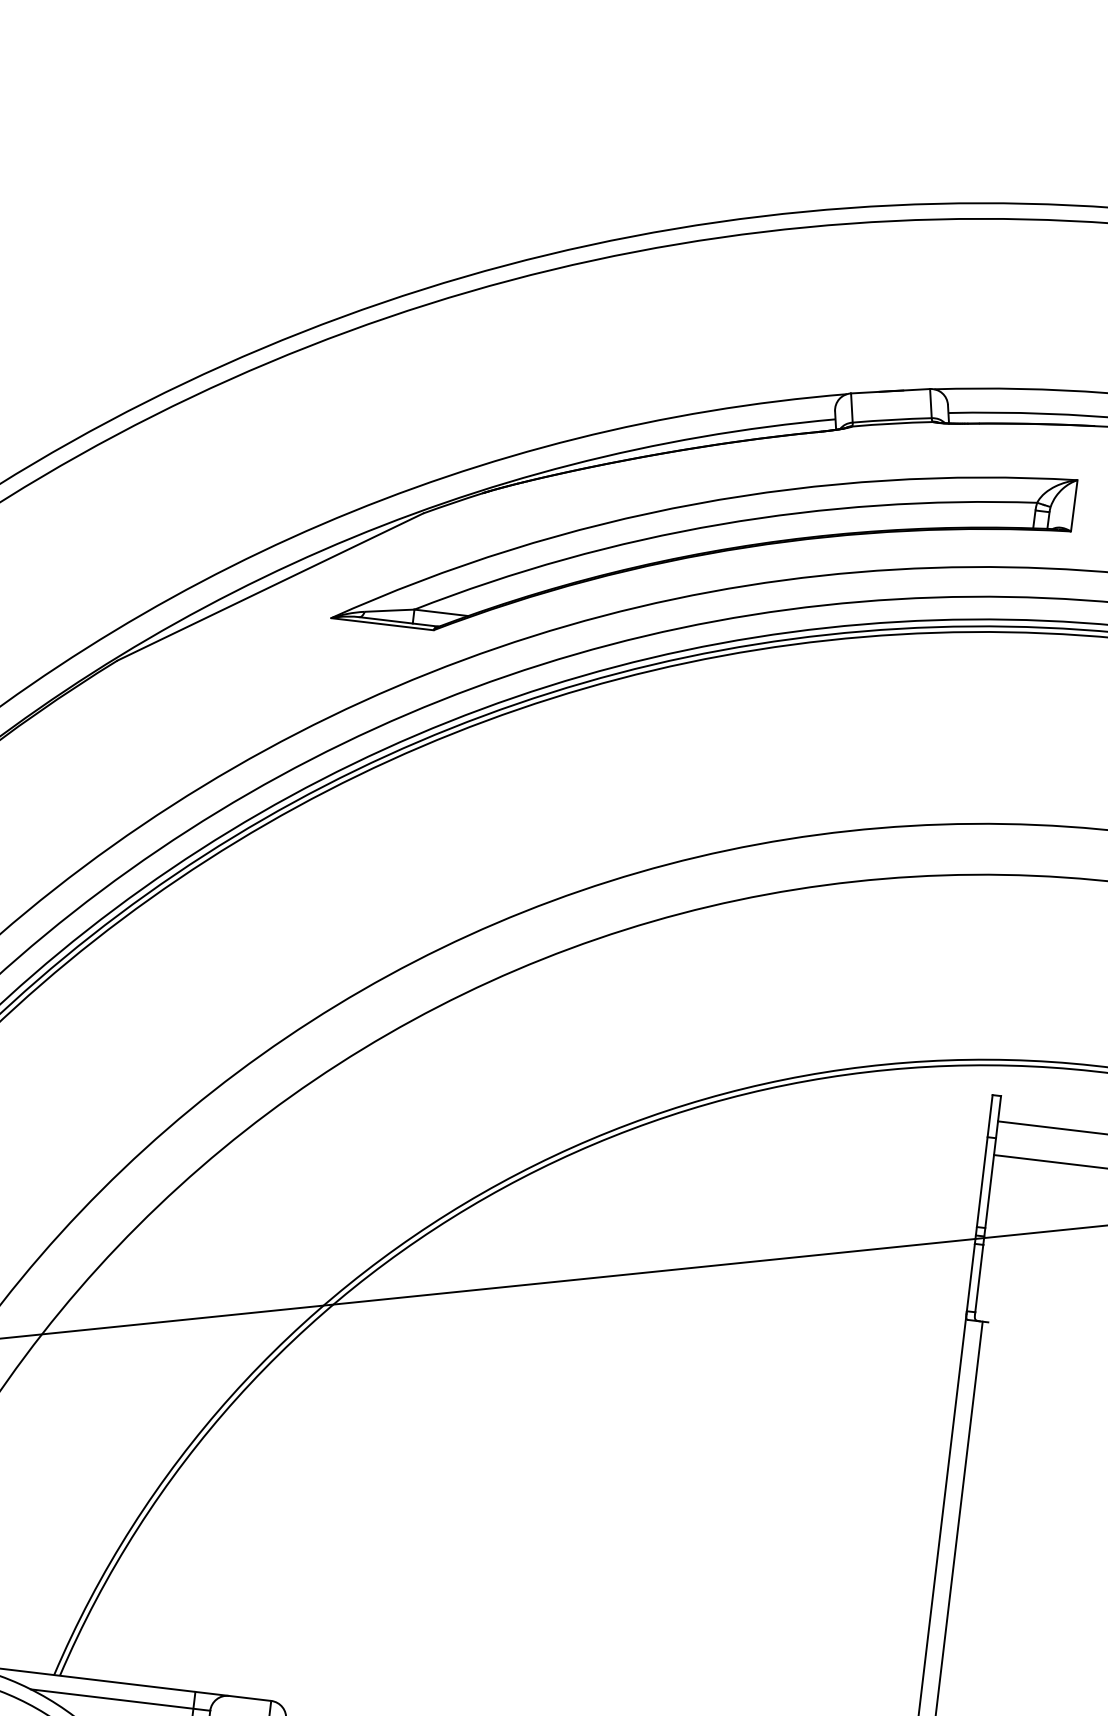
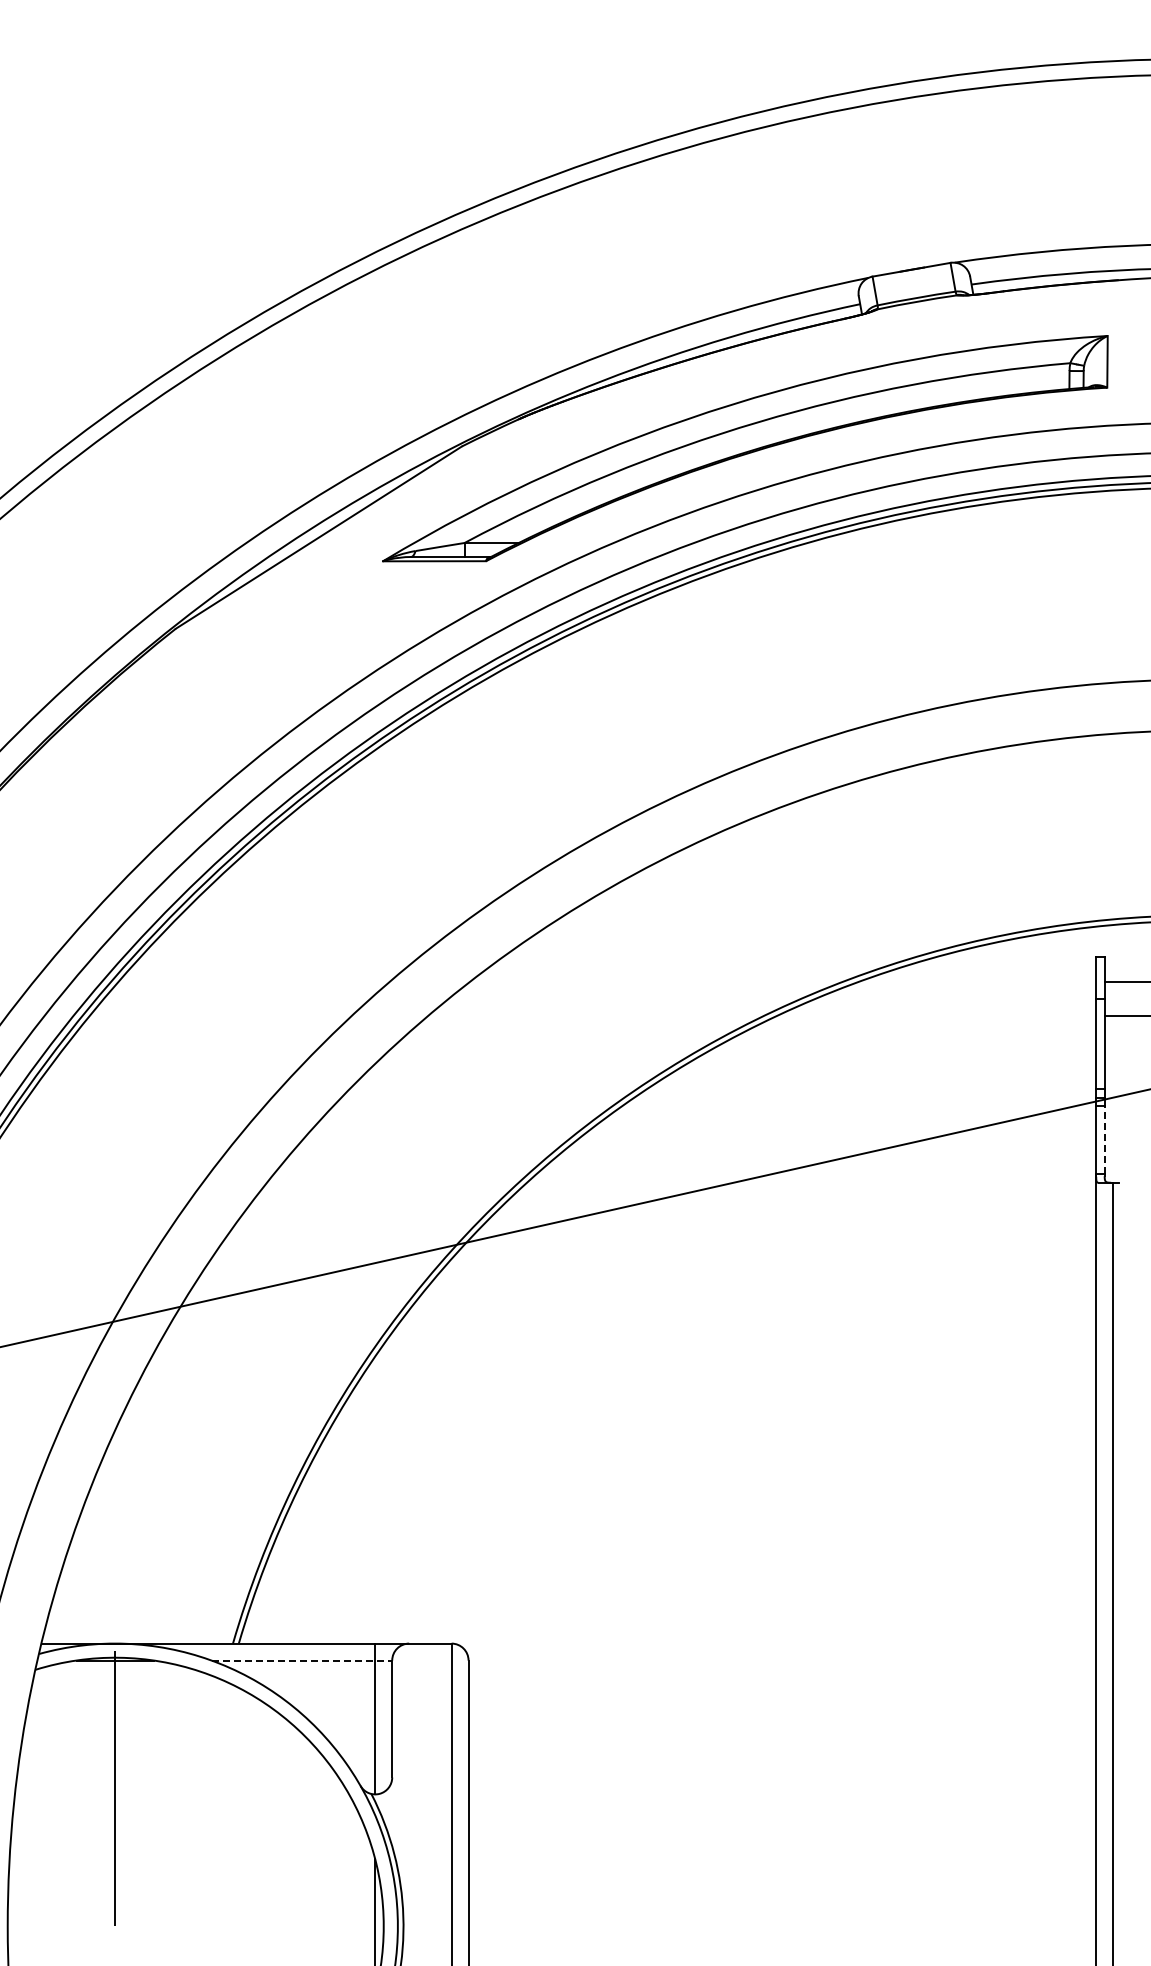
line: (979, 1278) -> (1104, 1140), solid -> dashed
line: (121, 1700) -> (302, 1660), solid -> dashed

